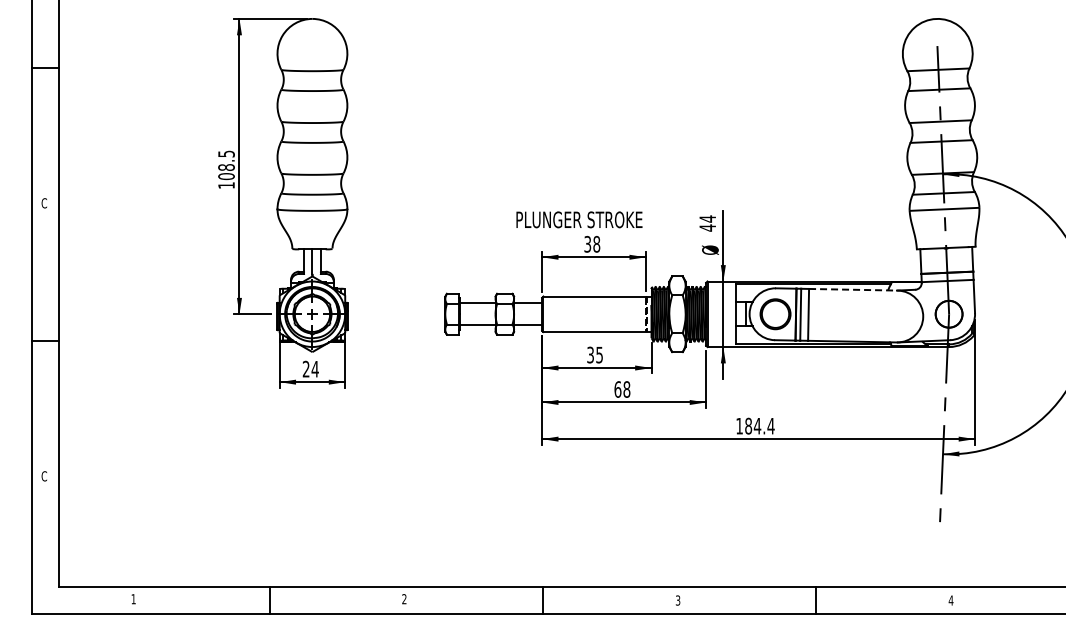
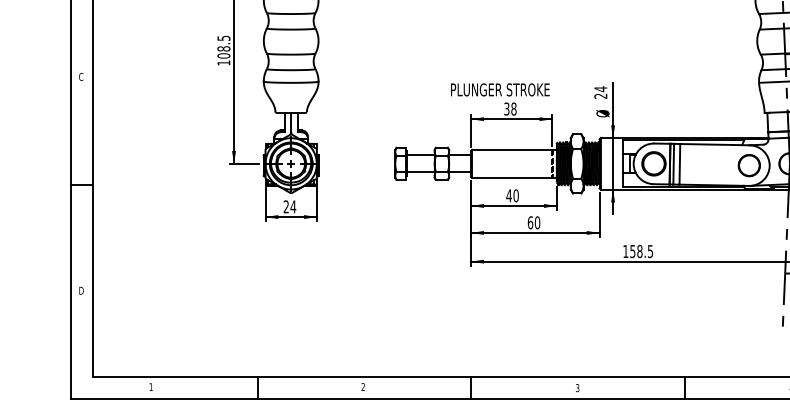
text: (707, 227) -> (600, 95), 44 -> 24
line: (853, 289) -> (715, 144), dashed -> solid
circle: (896, 316) -> (748, 165), added
text: (594, 354) -> (512, 195), 35 -> 40
text: (626, 389) -> (537, 222), 68 -> 60
text: (759, 425) -> (641, 250), 184.4 -> 158.5
text: (44, 476) -> (81, 290), C -> D

